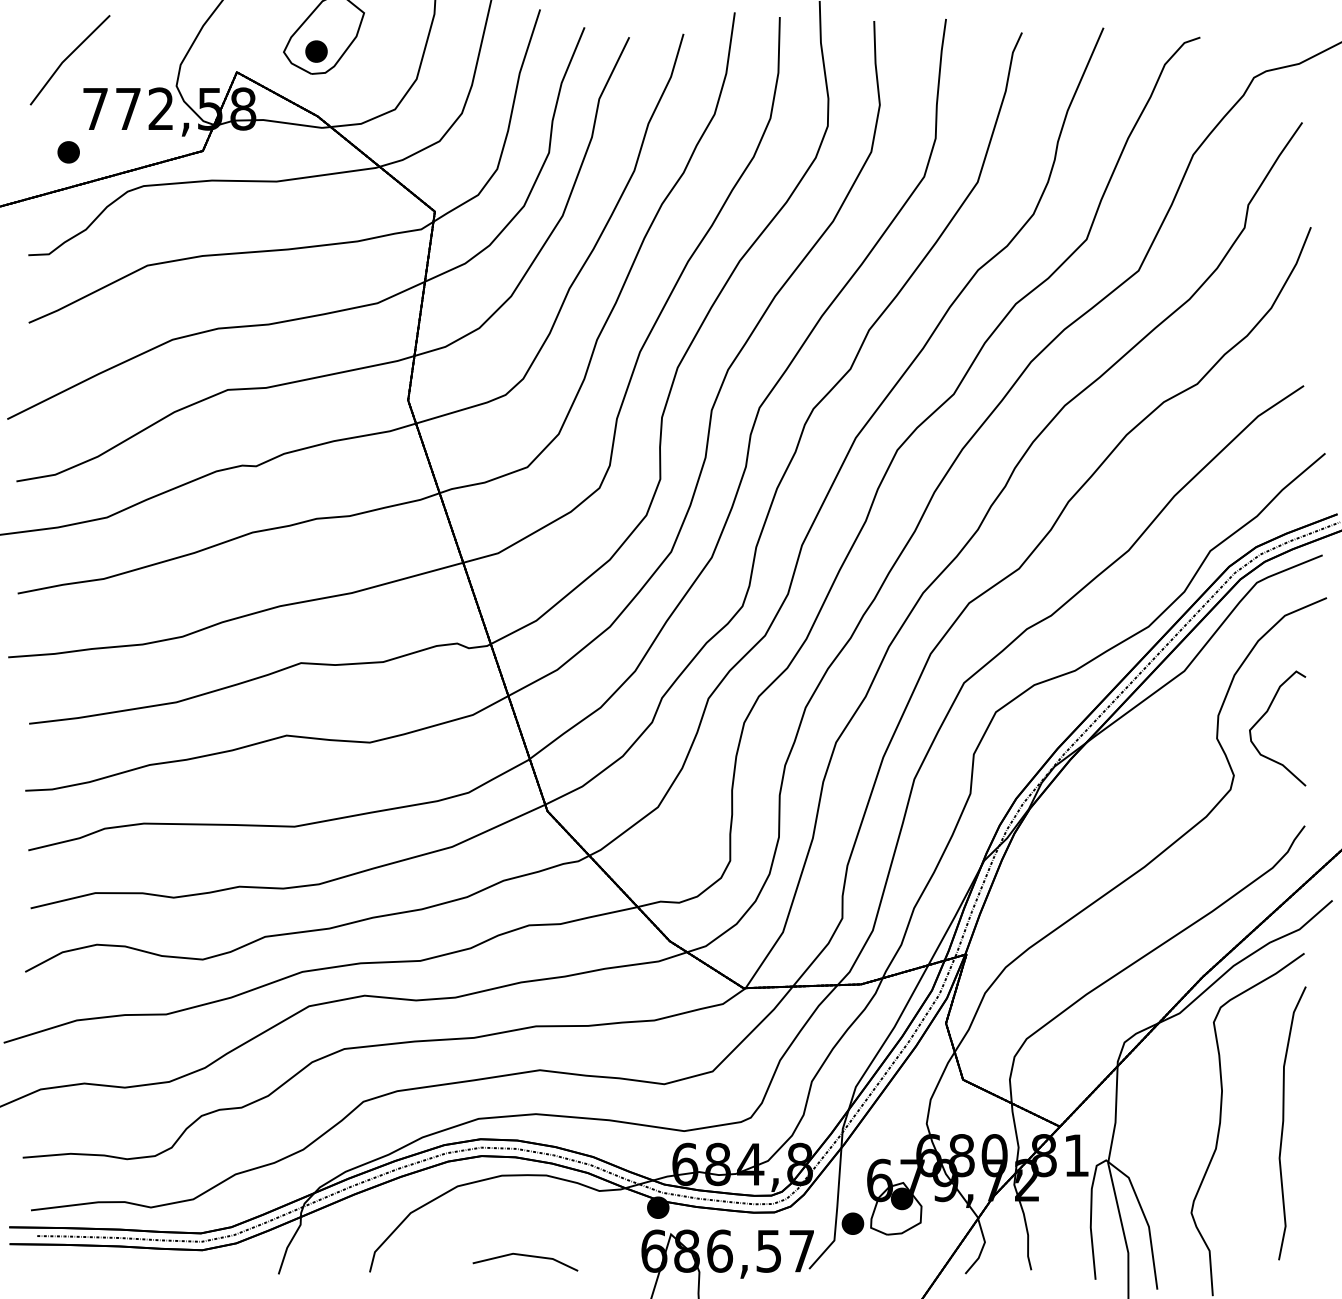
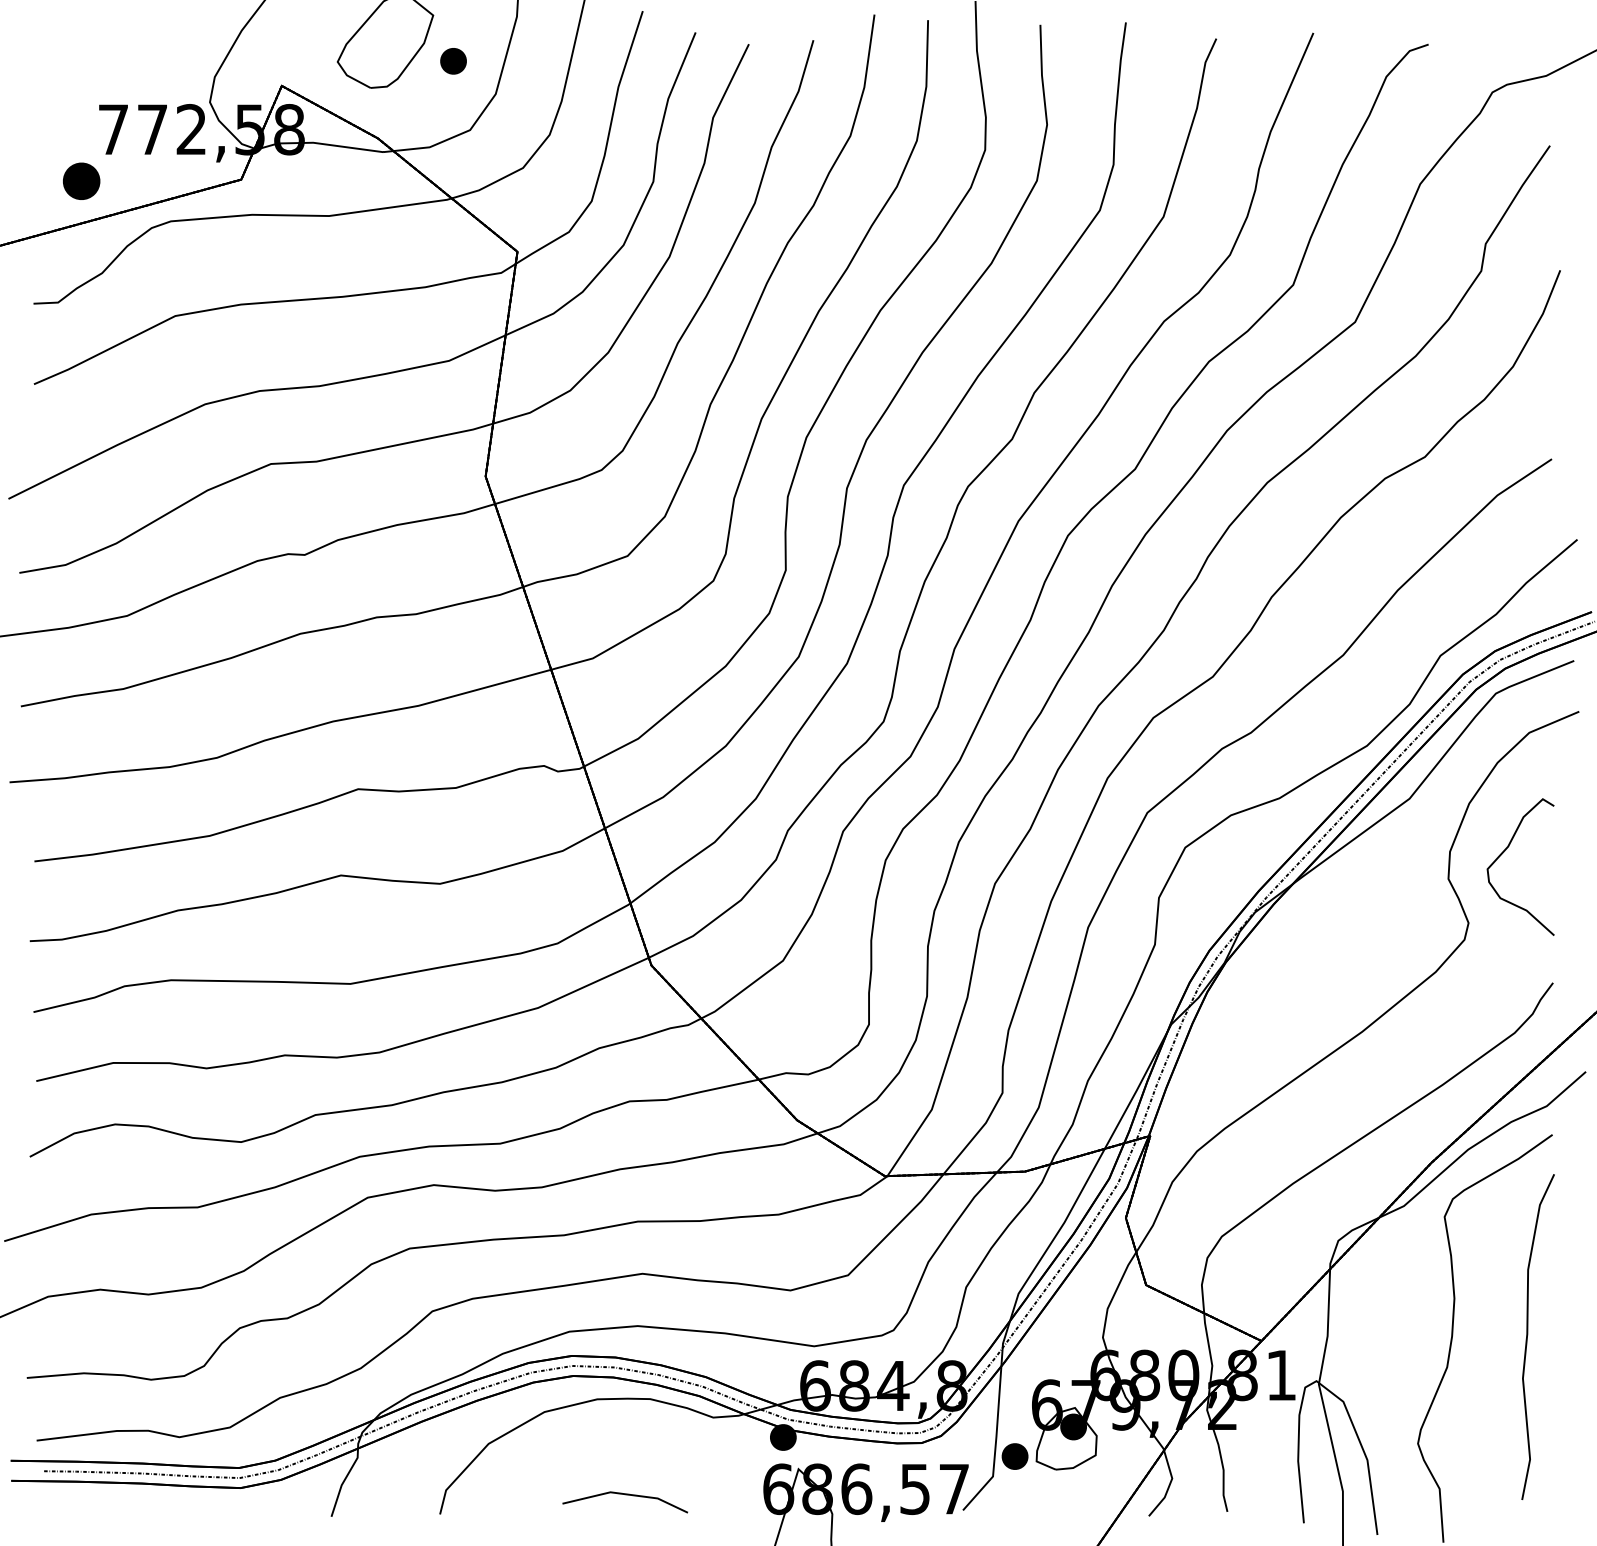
part: (316, 51) -> (453, 61), moved
line: (68, 57) -> (81, 68), removed
part: (68, 151) -> (81, 180), size x1.4

